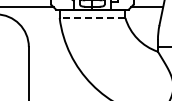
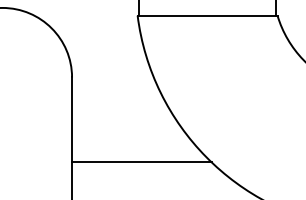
line: (92, 18) -> (207, 16), dashed -> solid
line: (61, 87) -> (141, 163), added

